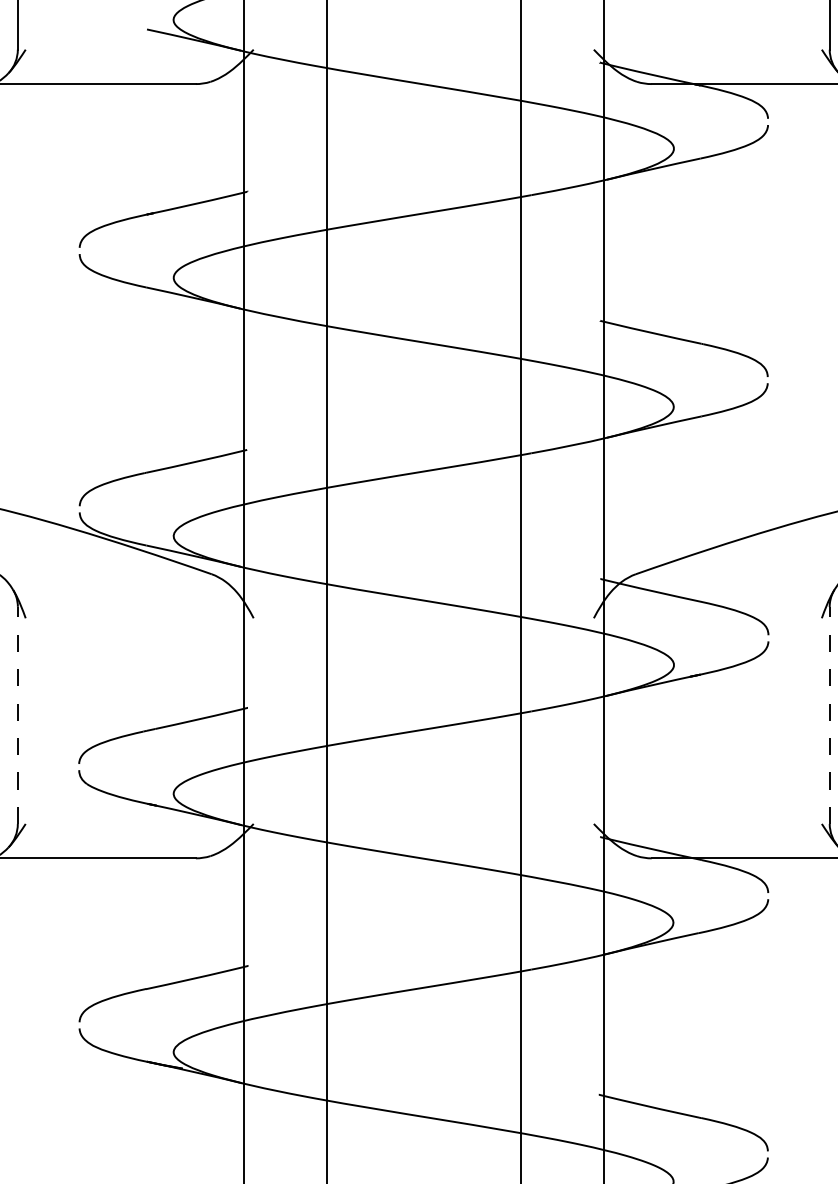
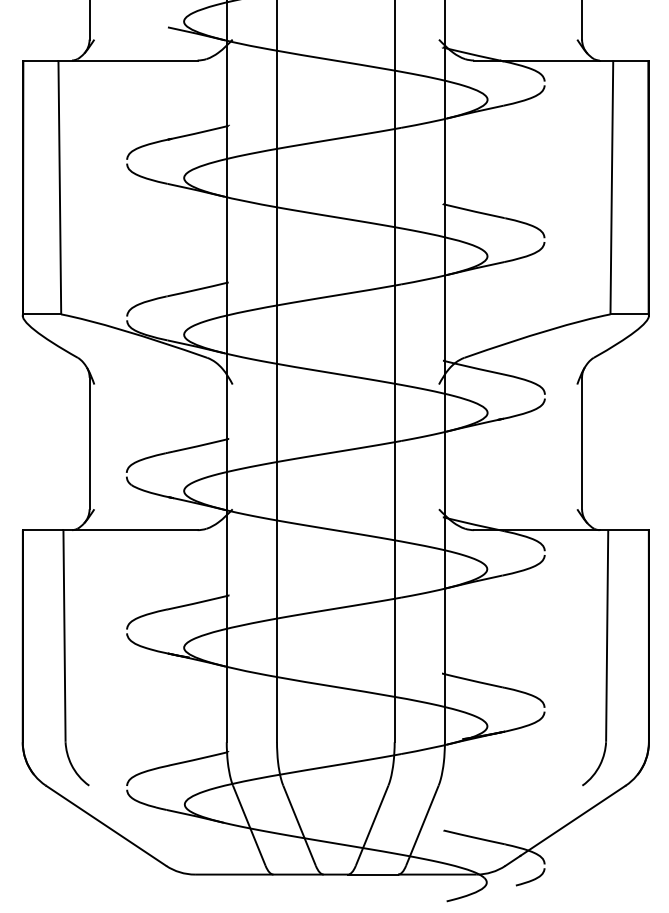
line: (17, 715) -> (89, 443), dashed -> solid
line: (830, 715) -> (582, 443), dashed -> solid

